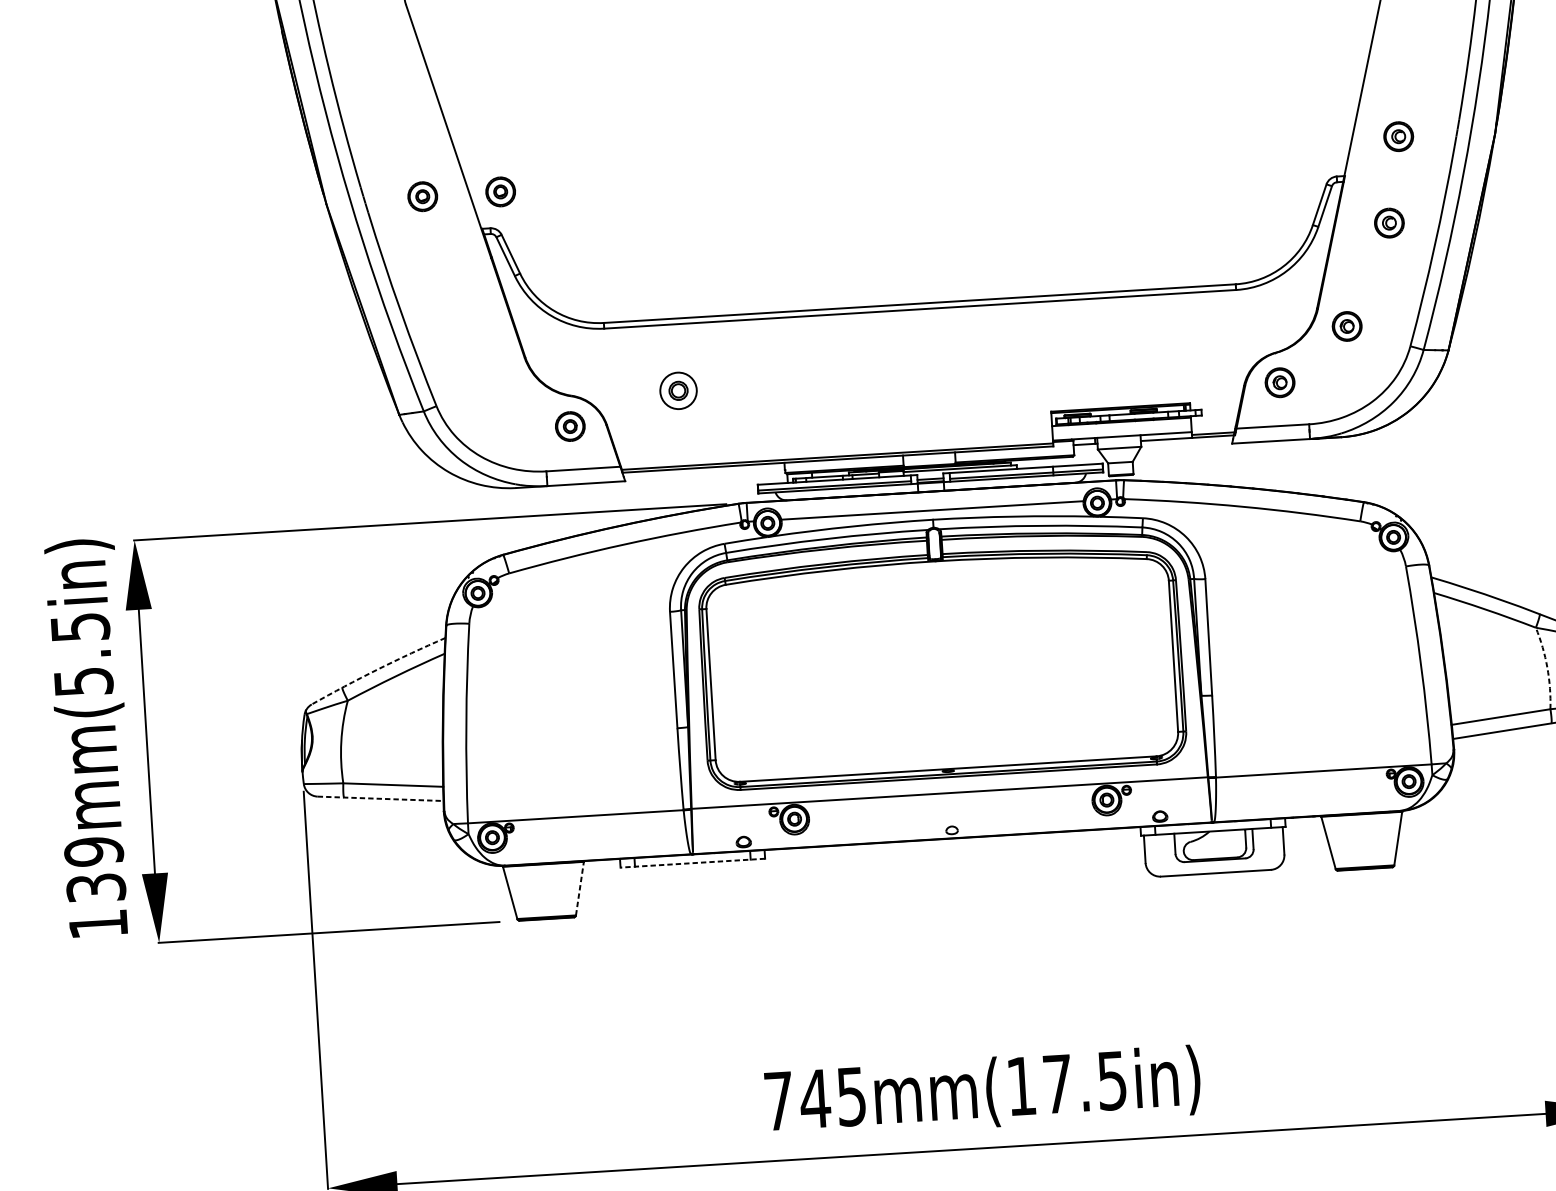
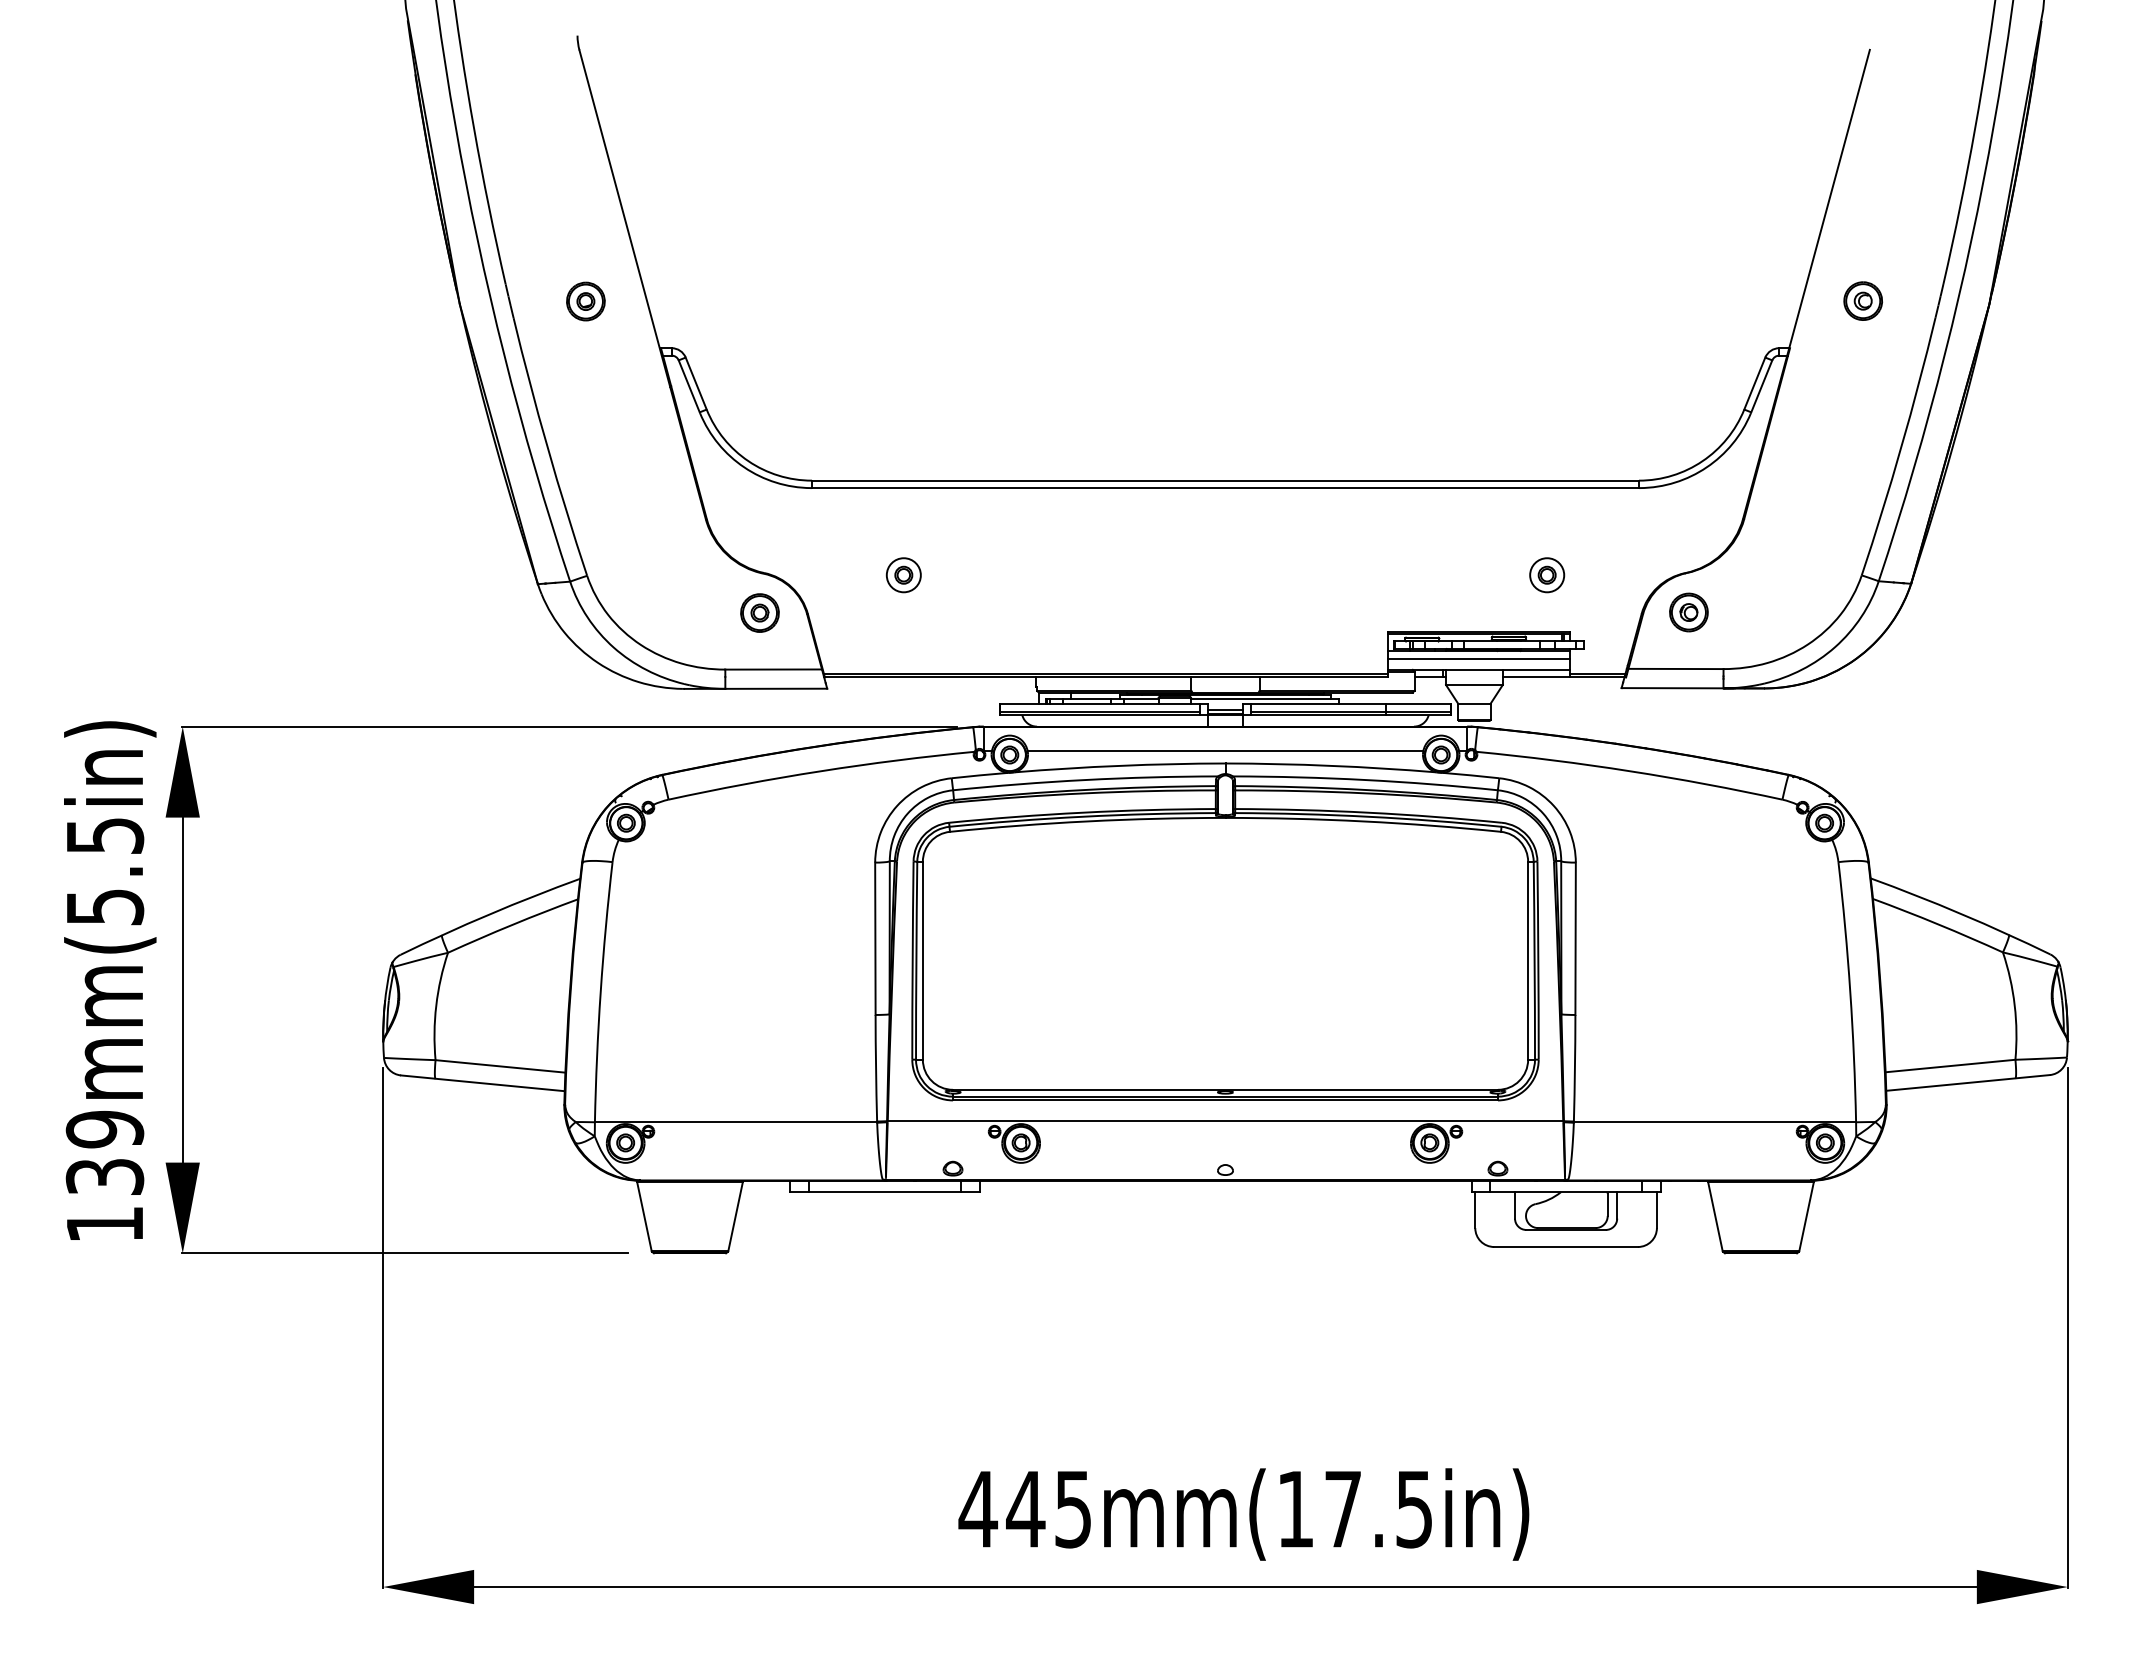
part: (500, 191) -> (687, 301), removed
part: (1388, 222) -> (1843, 412), removed
part: (1346, 326) -> (1780, 544), removed
part: (1170, 361) -> (1547, 575), added
part: (678, 391) -> (903, 575), size x0.71
line: (1121, 427) -> (1478, 658), added
arc: (1547, 667) -> (2014, 1005), dashed -> solid
arc: (377, 669) -> (489, 914), dashed -> solid
line: (381, 798) -> (483, 1083), dashed -> solid
line: (692, 863) -> (884, 1192), dashed -> solid
line: (579, 888) -> (735, 1215), dashed -> solid
text: (779, 1101) -> (978, 1509), 745mm(17.5in) -> 445mm(17.5in)

